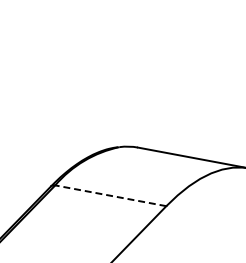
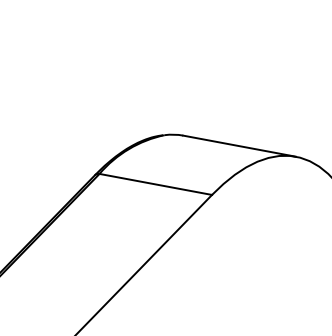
line: (110, 195) -> (155, 184), dashed -> solid

